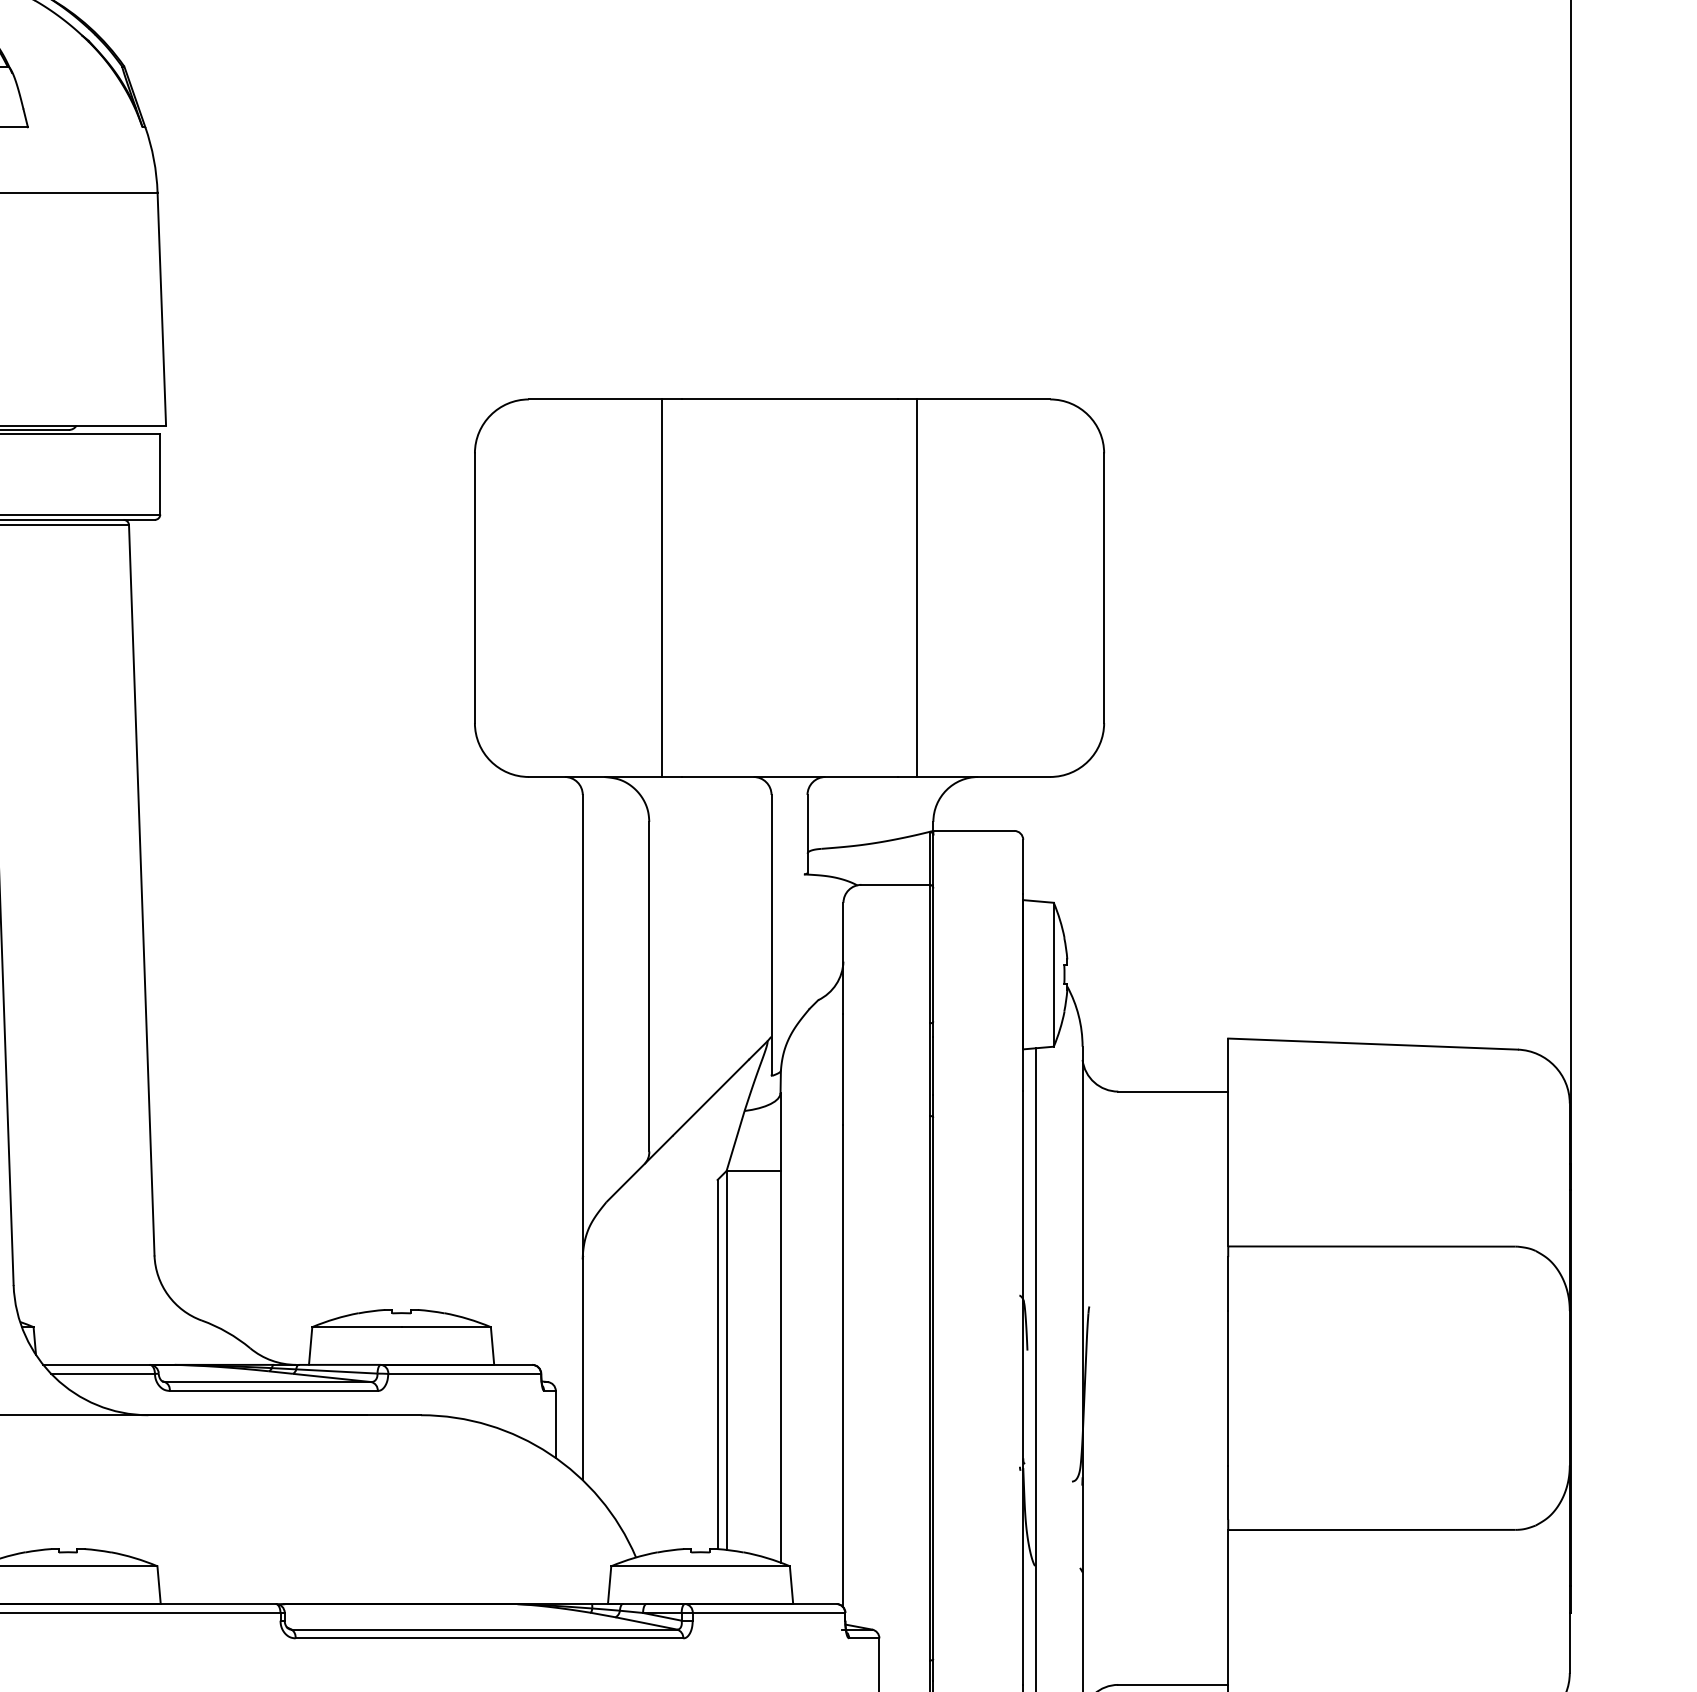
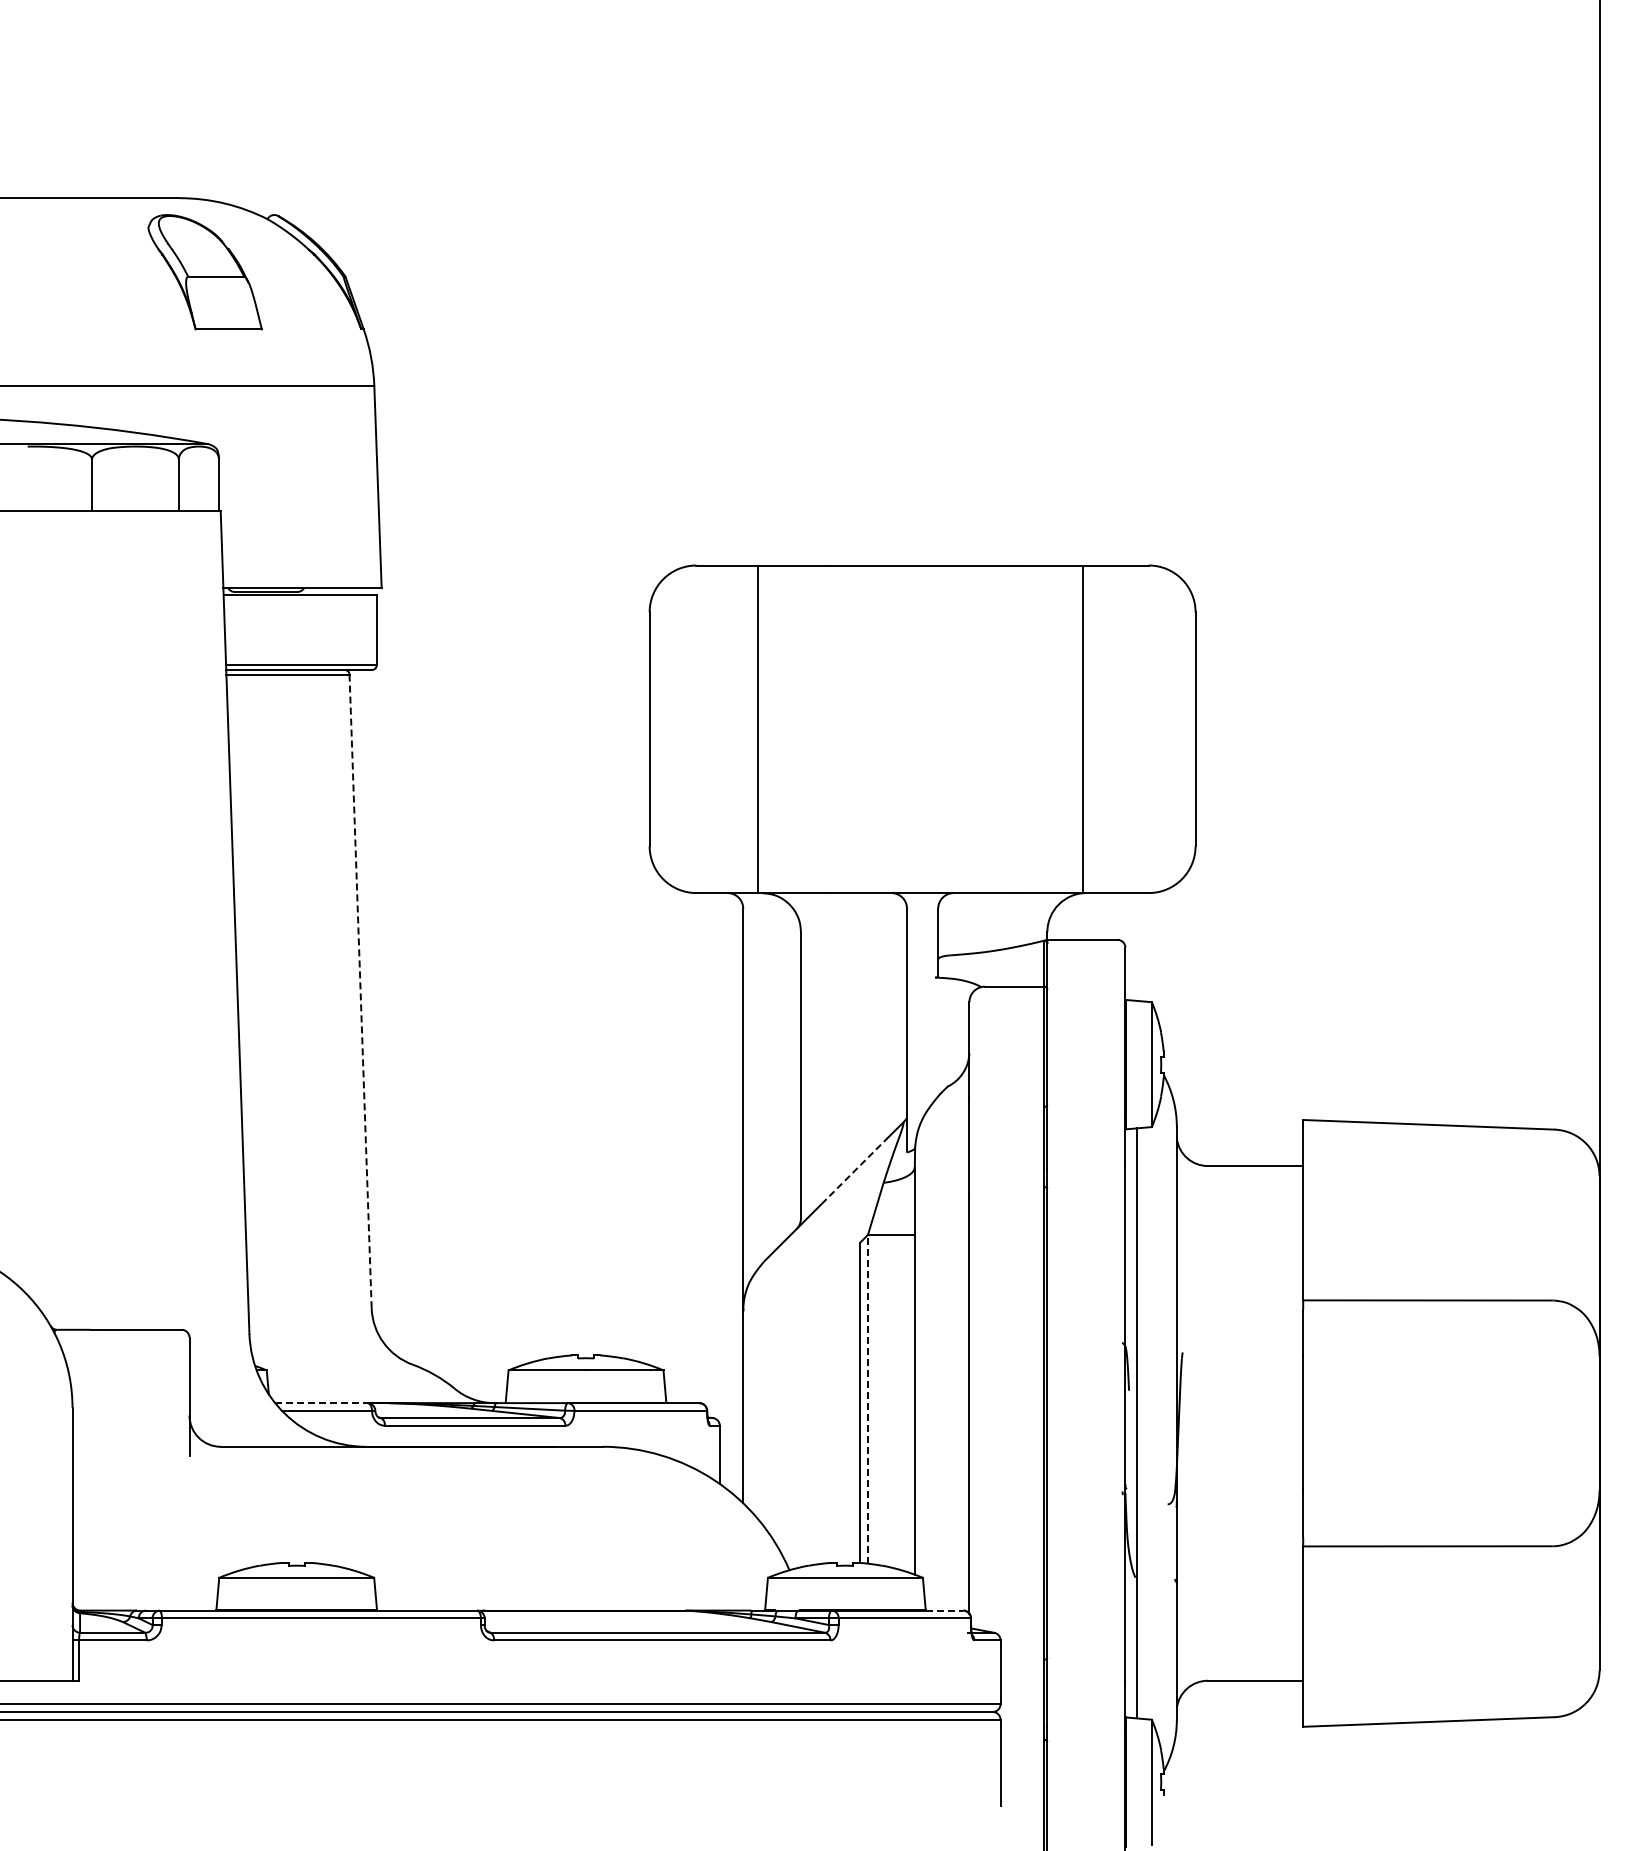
line: (662, 588) -> (758, 729), moved
line: (916, 588) -> (1082, 729), moved
line: (141, 889) -> (360, 990), solid -> dashed
line: (711, 1097) -> (854, 1171), solid -> dashed
line: (727, 1359) -> (868, 1398), solid -> dashed
line: (96, 1365) -> (321, 1403), solid -> dashed
line: (814, 1603) -> (944, 1610), solid -> dashed

